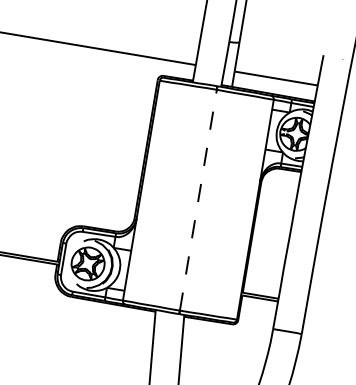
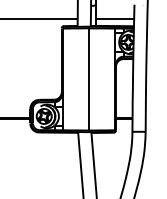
line: (199, 198) -> (89, 78), dashed -> solid

